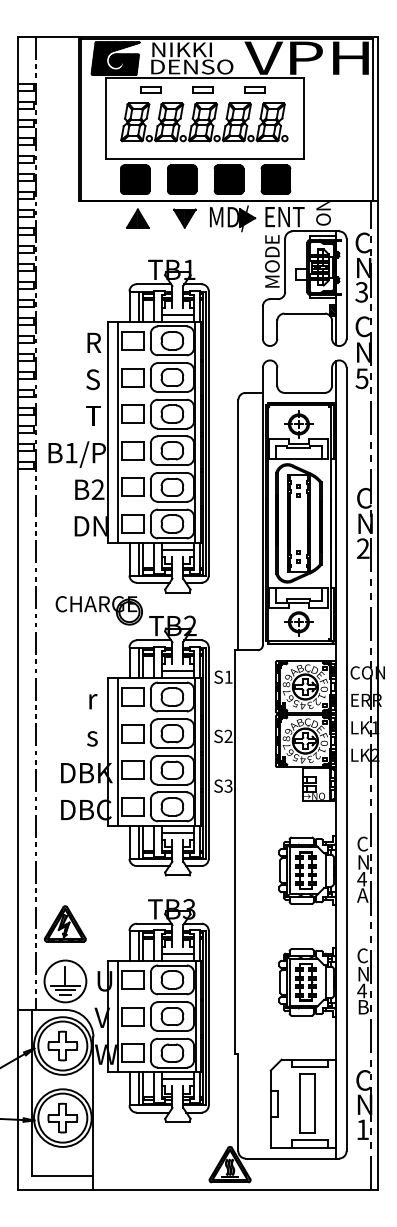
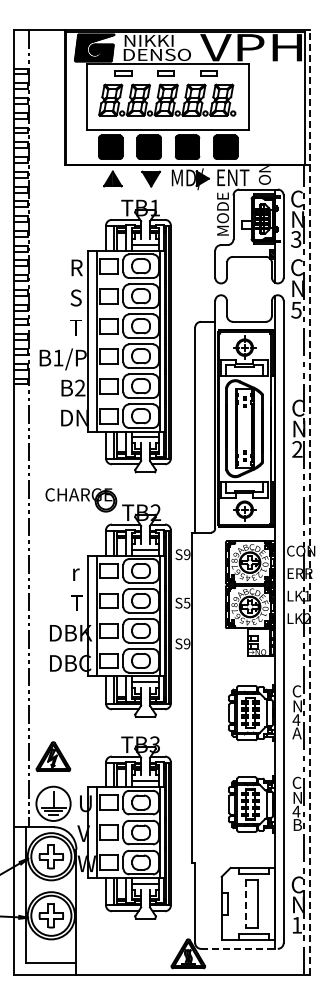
part: (128, 426) -> (105, 336), moved
line: (377, 613) -> (309, 502), solid -> dashed
text: (229, 676) -> (187, 554), S1 -> S9
text: (227, 735) -> (186, 602), S2 -> S5
text: (93, 736) -> (76, 603), s -> T
text: (227, 785) -> (186, 643), S3 -> S9
line: (299, 1104) -> (245, 904), solid -> dashed
line: (292, 1158) -> (239, 948), solid -> dashed

